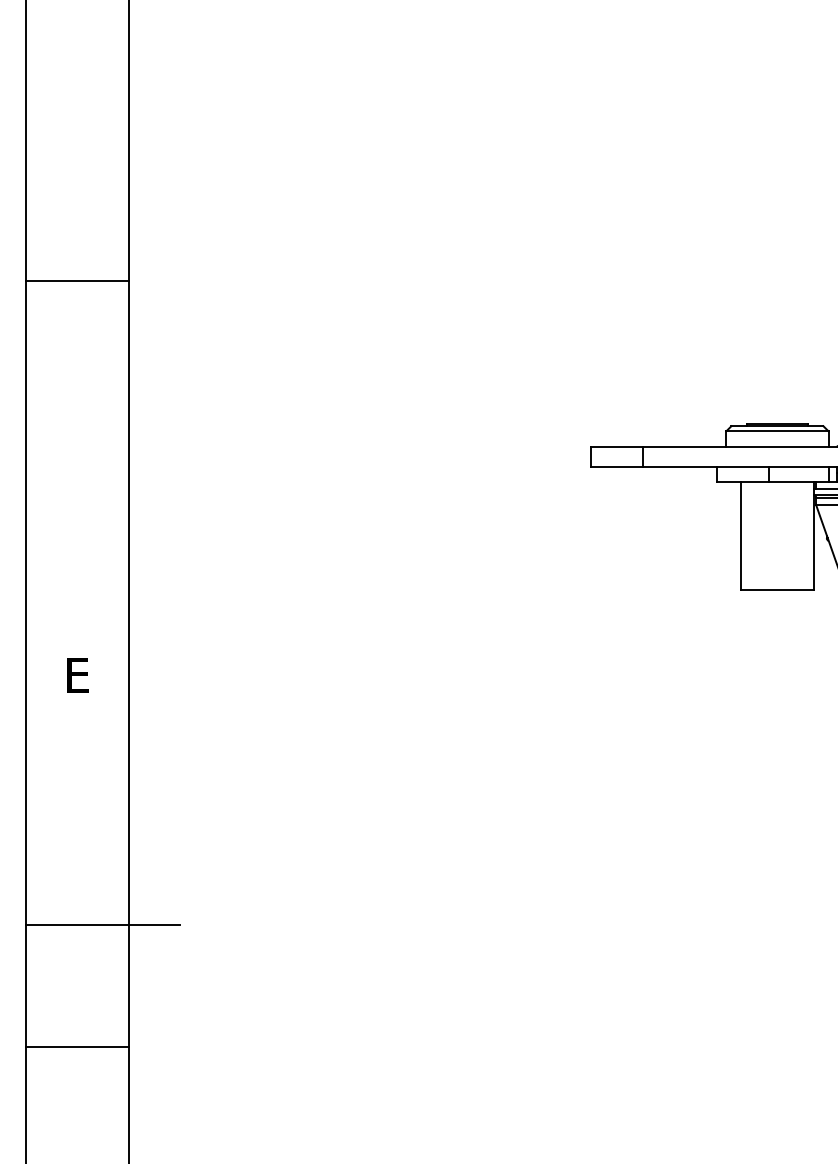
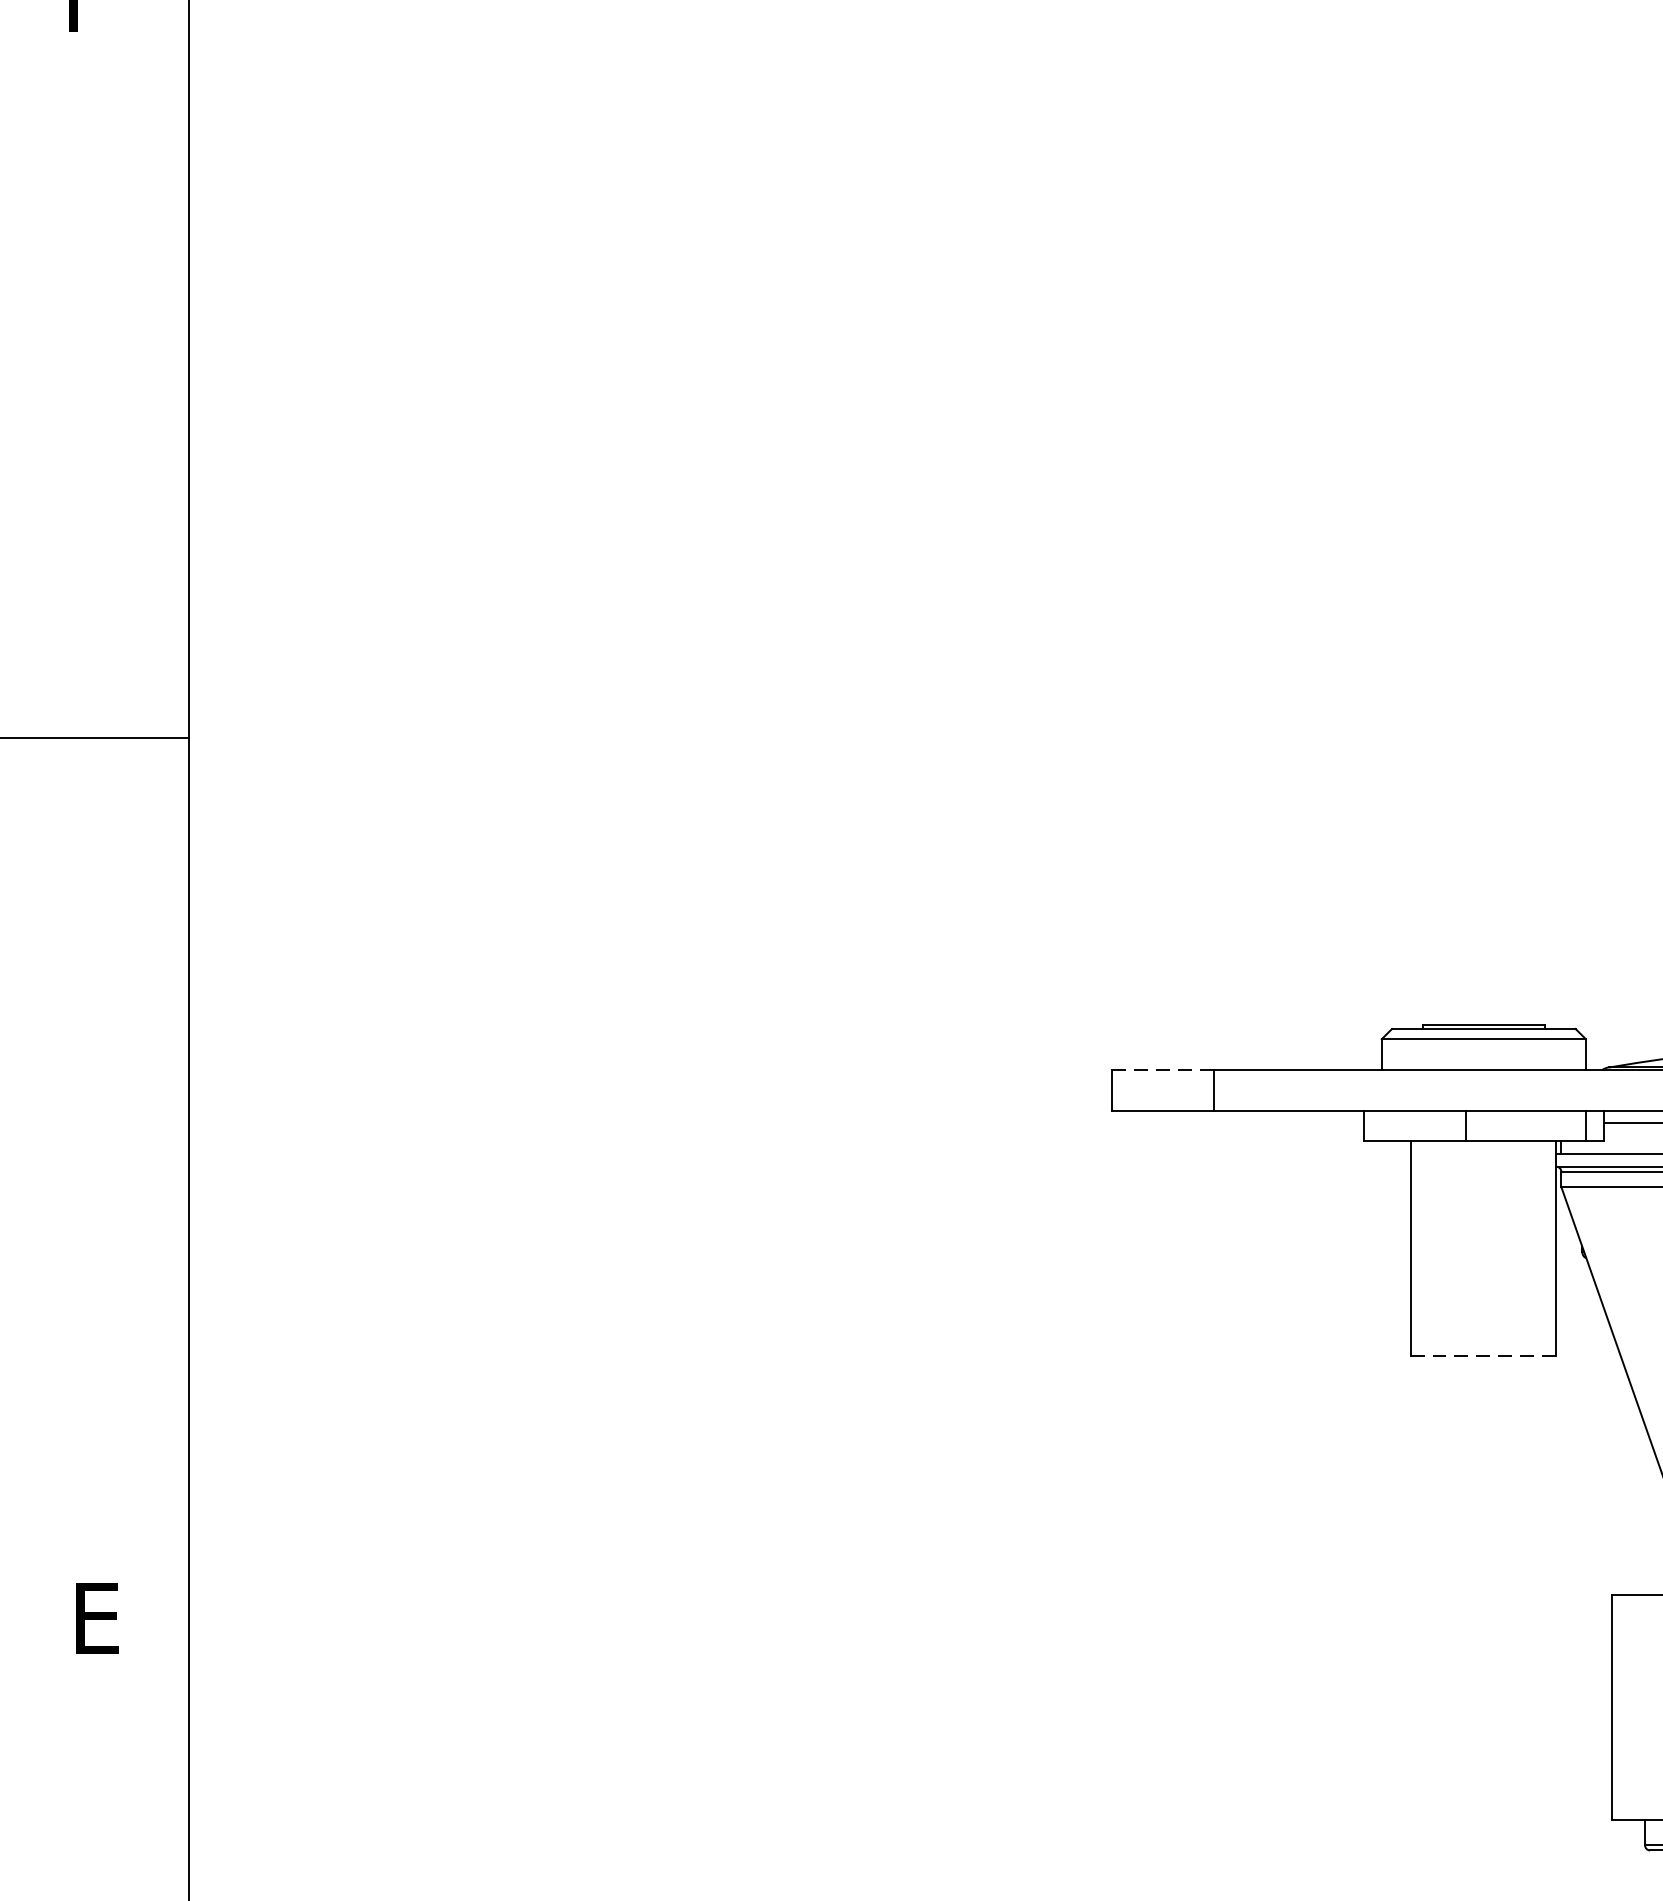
line: (616, 446) -> (1162, 1069), solid -> dashed
line: (776, 589) -> (1481, 1355), solid -> dashed
text: (77, 675) -> (96, 1618), moved

